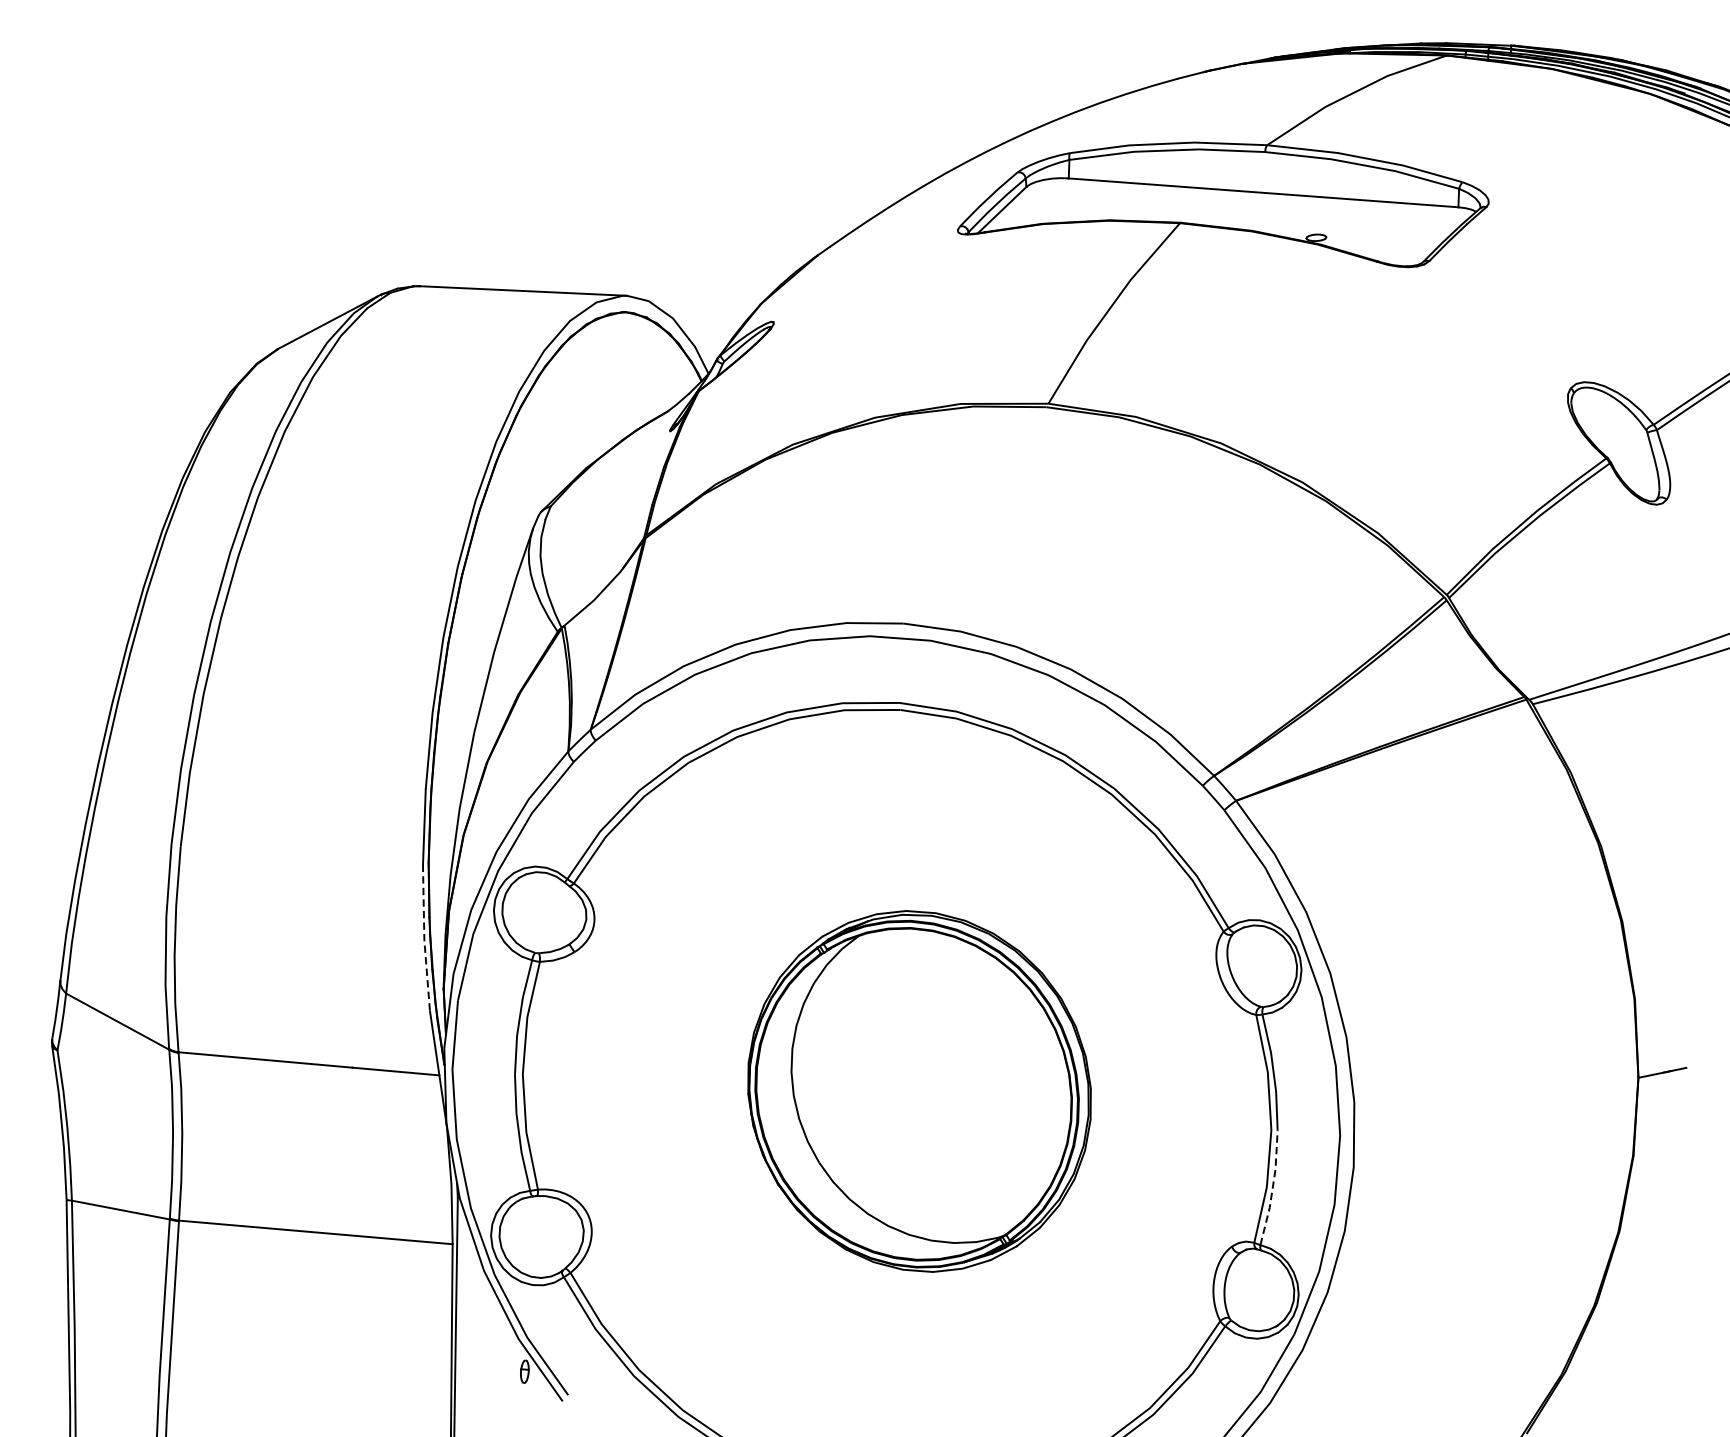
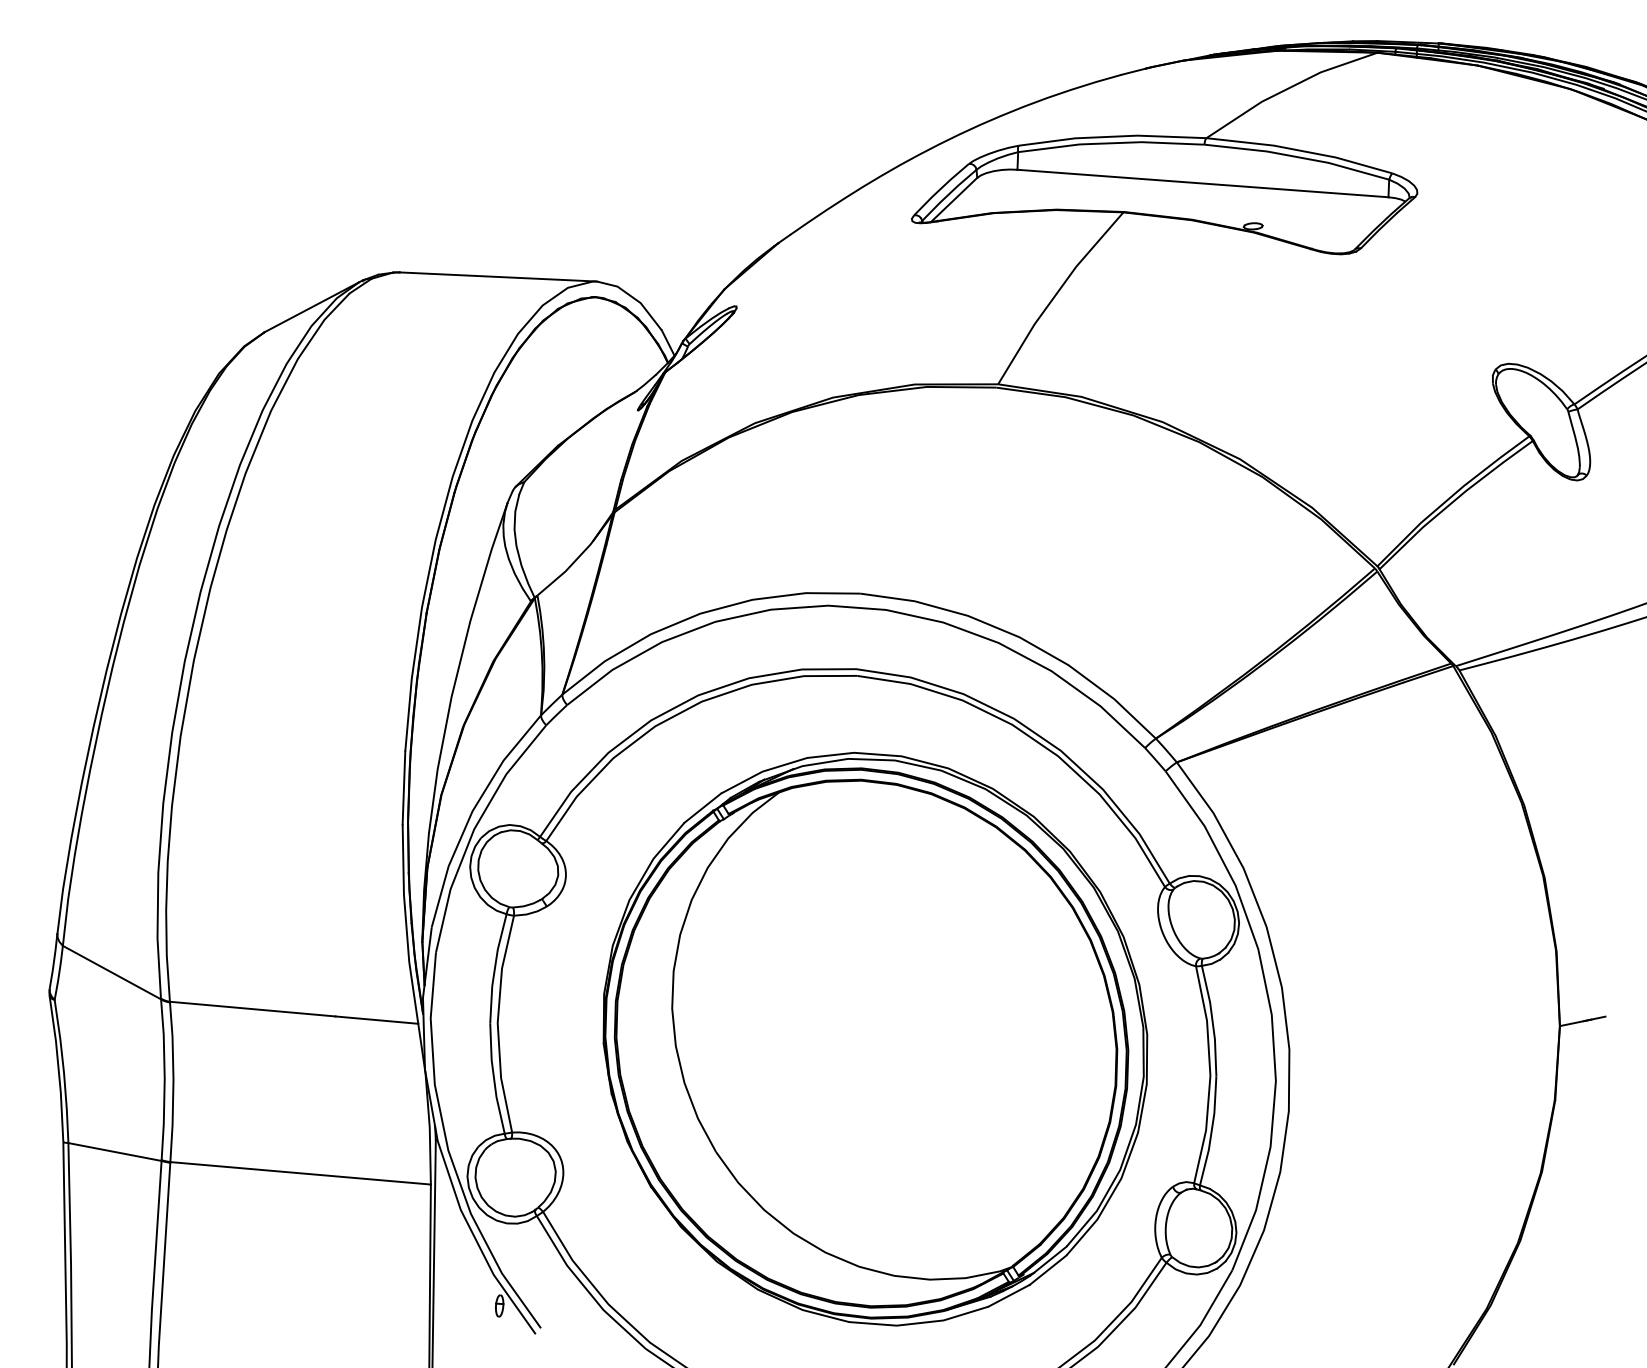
line: (423, 938) -> (403, 893), dashed -> solid
part: (919, 1090) -> (875, 1038), size x1.67
line: (1272, 1188) -> (1211, 1131), dashed -> solid

